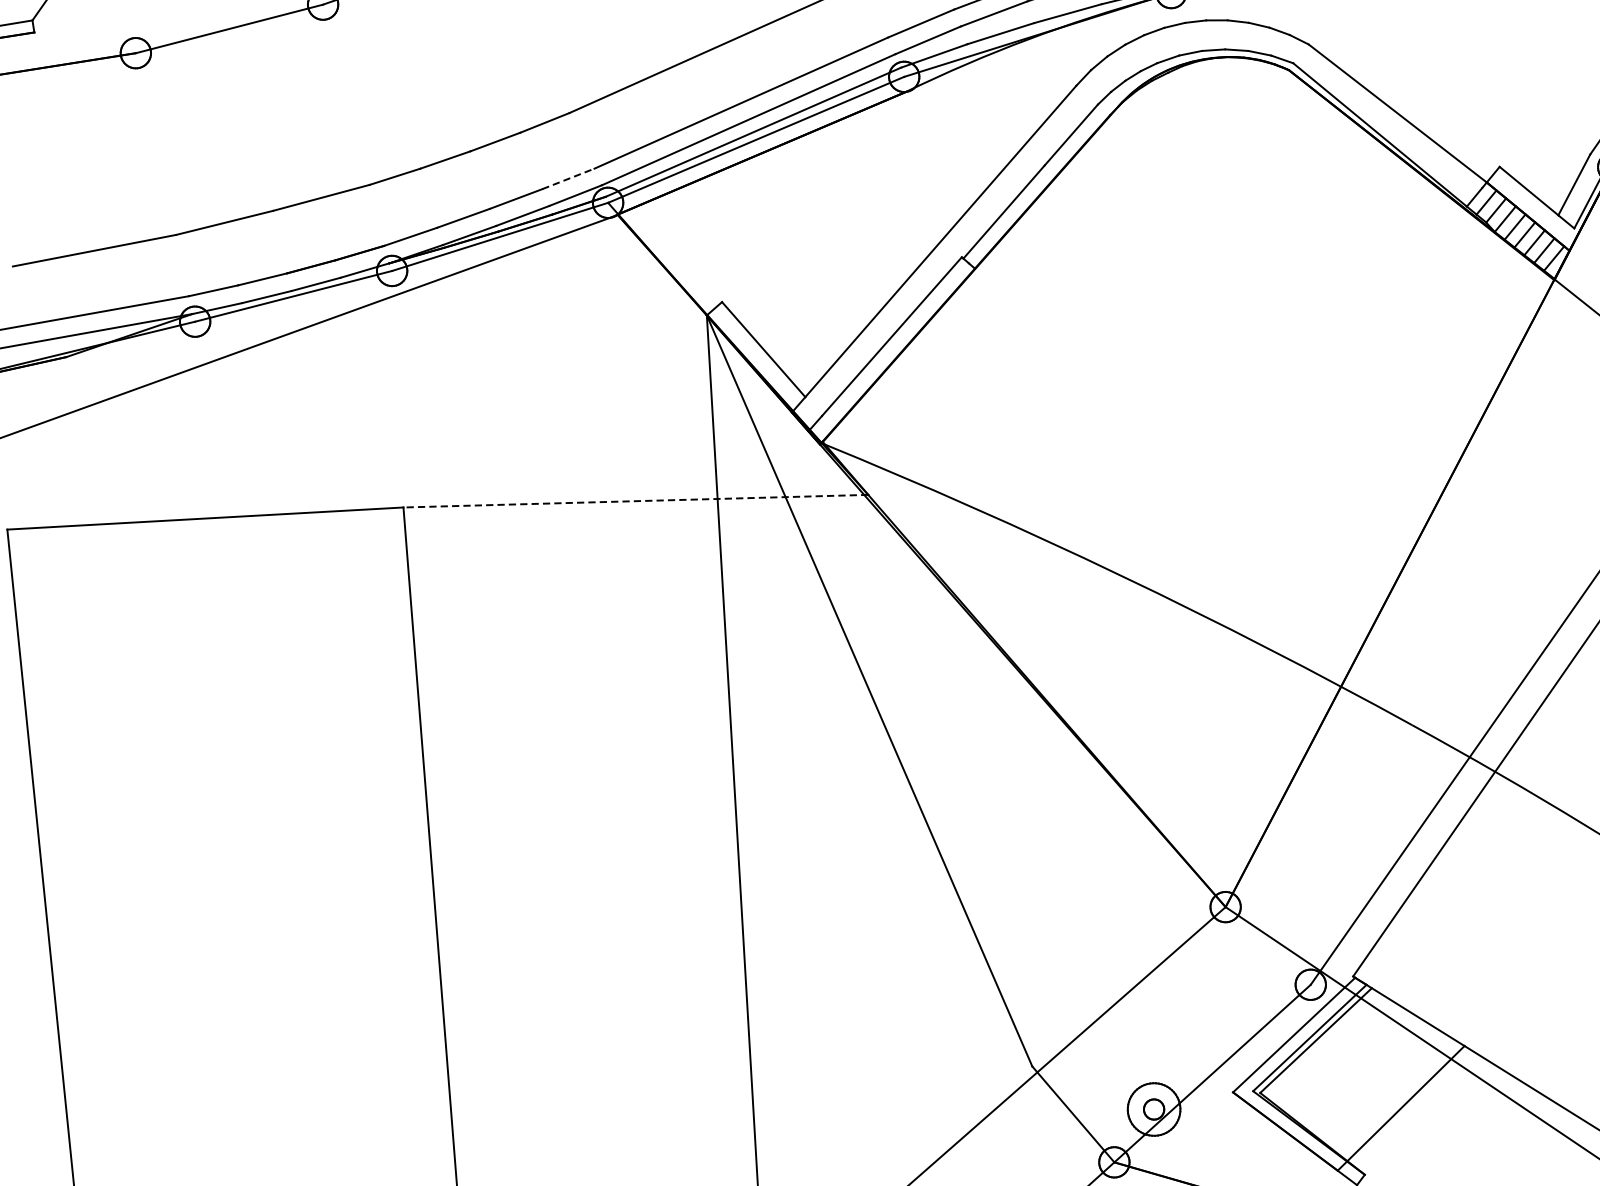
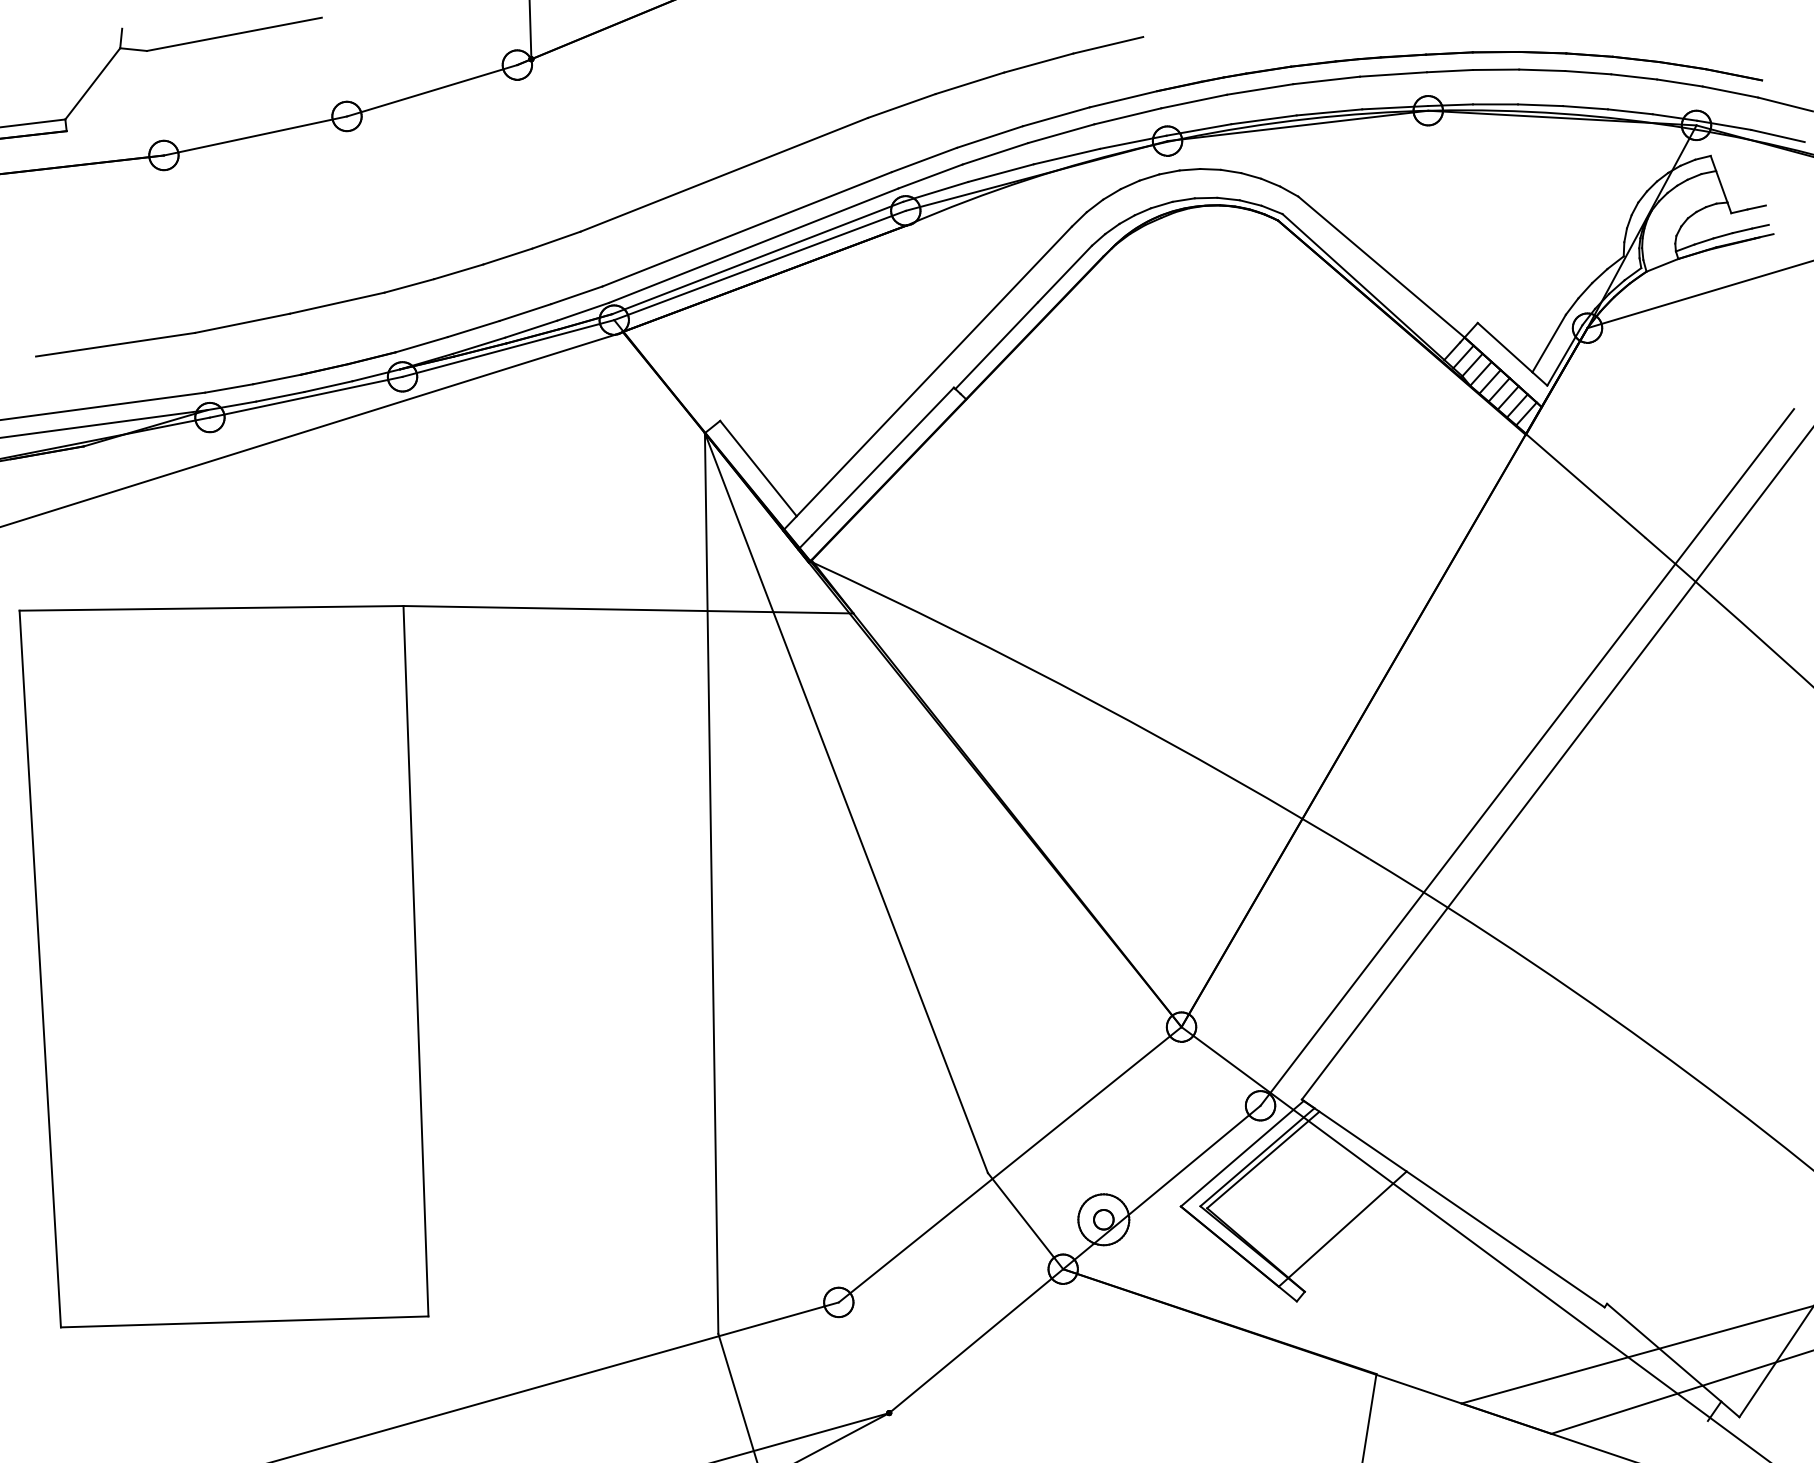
line: (569, 179) -> (577, 295), dashed -> solid
line: (634, 500) -> (627, 609), dashed -> solid

